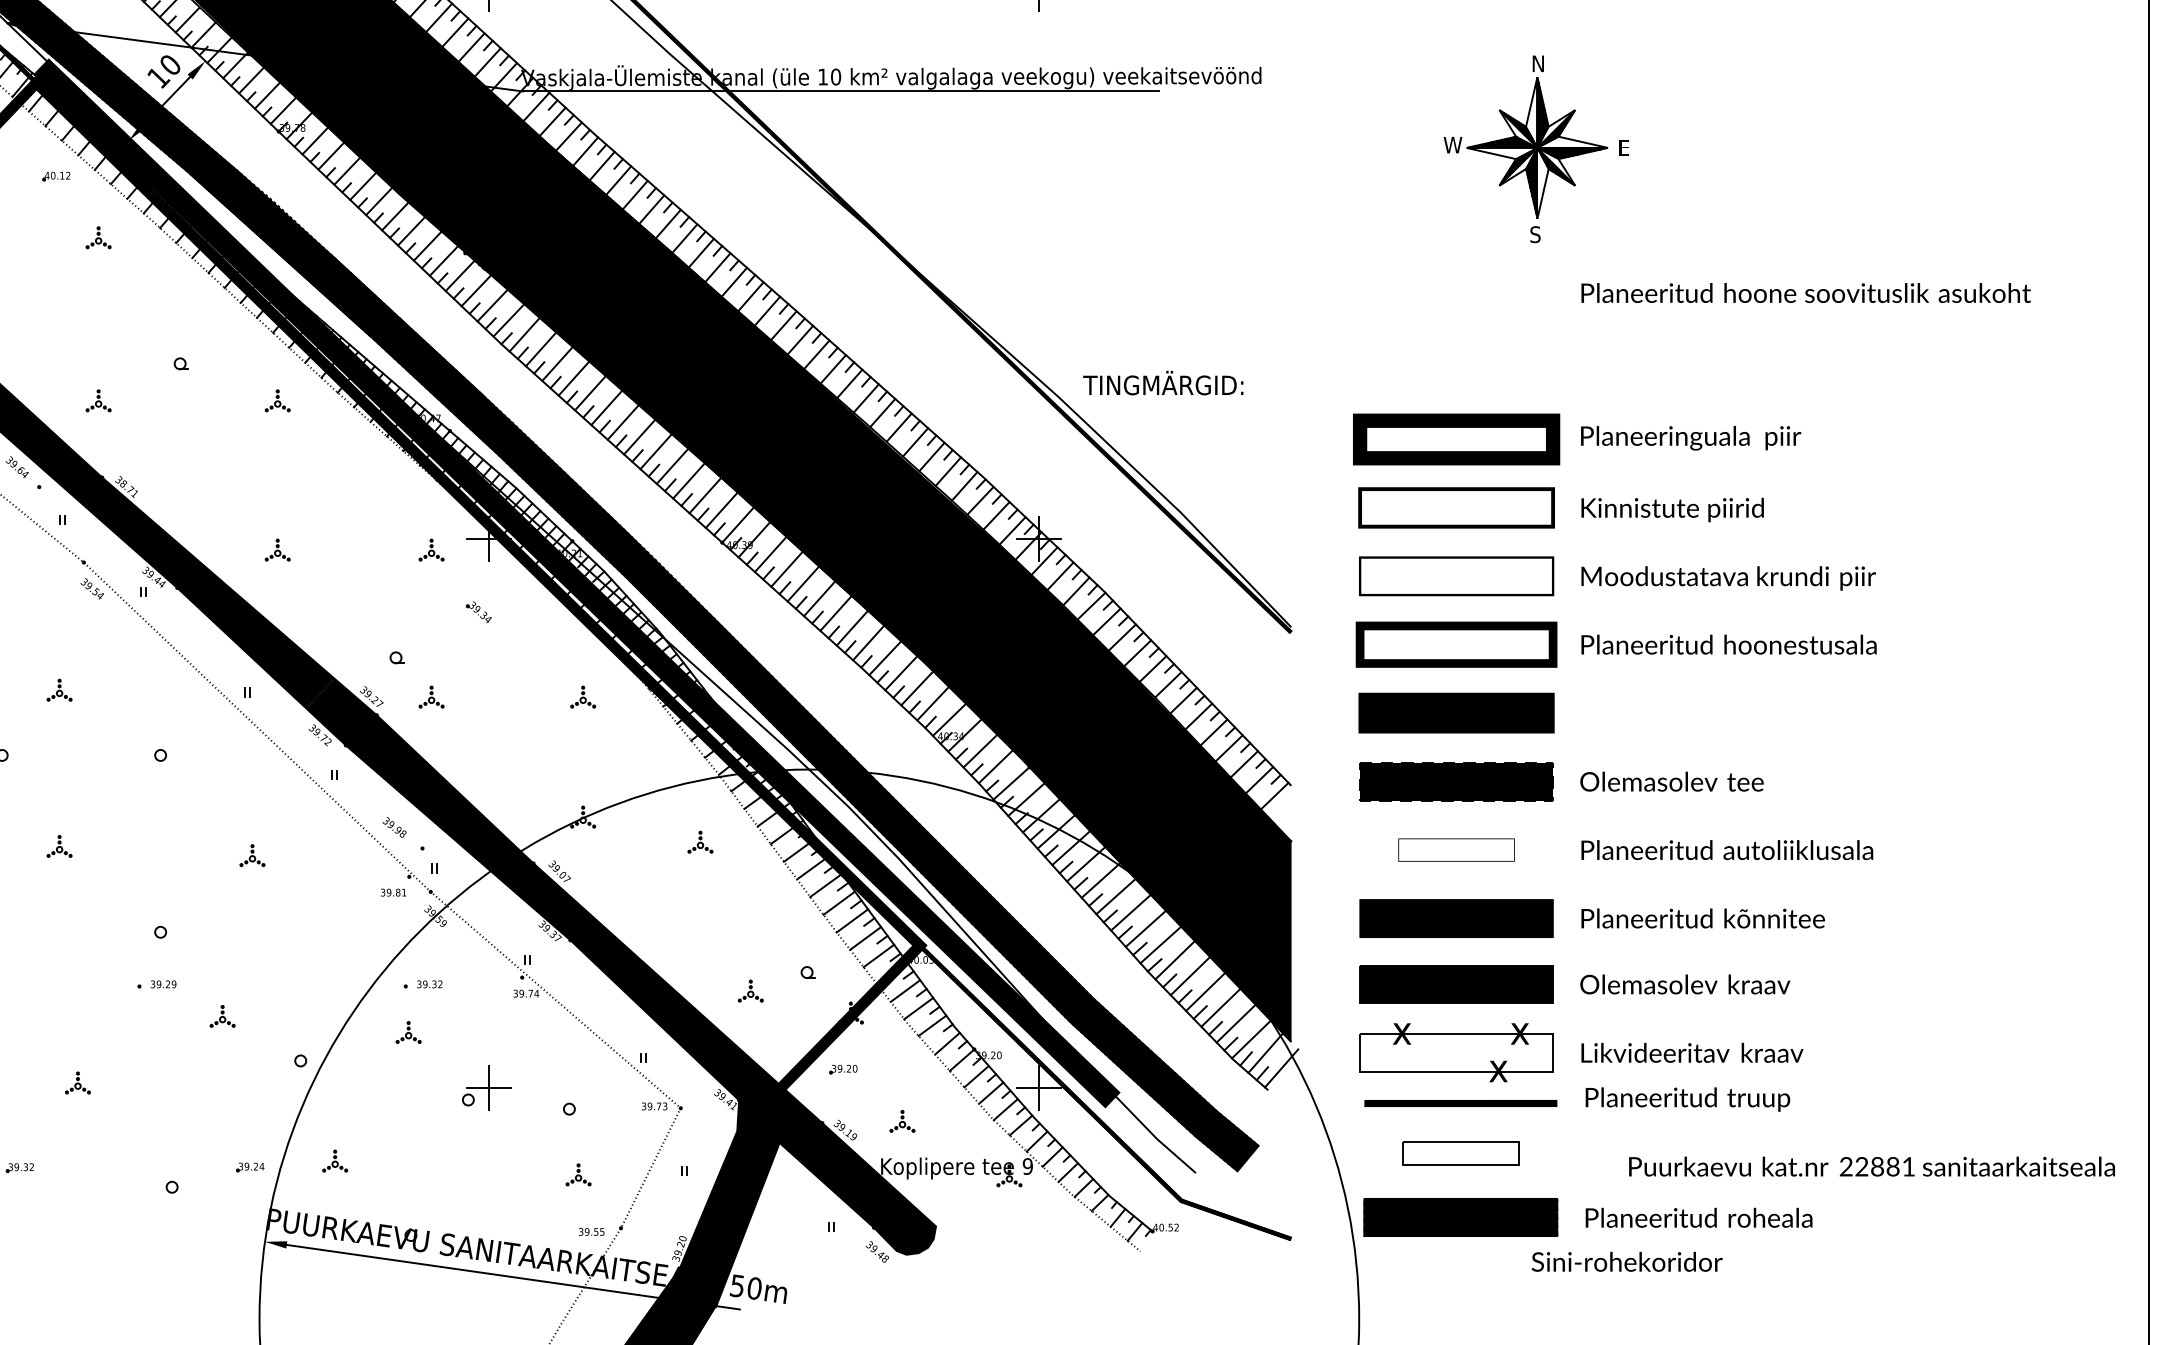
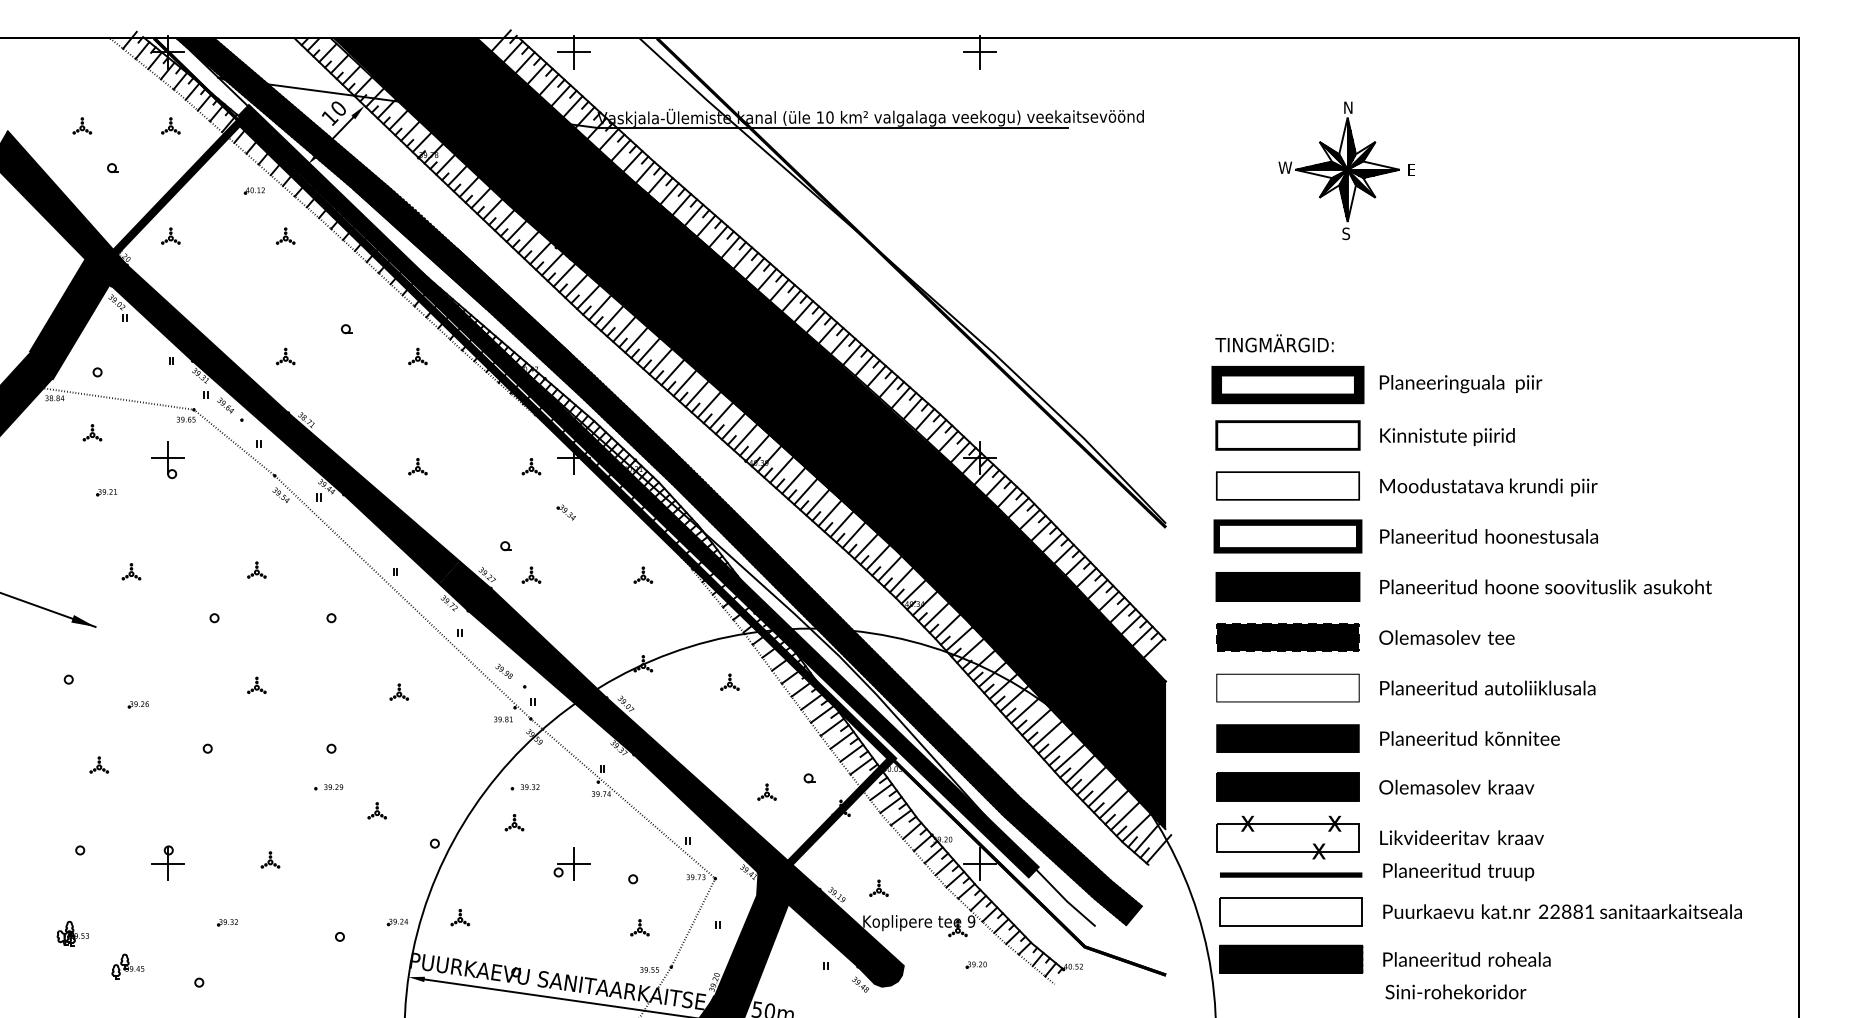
text: (1805, 292) -> (1545, 586), moved
text: (1163, 383) -> (1274, 343), moved
part: (1455, 849) -> (1287, 687), size x1.67
part: (842, 1068) -> (975, 964), moved
part: (1459, 1152) -> (1290, 911), size x1.67
text: (1871, 1166) -> (1562, 911), moved
text: (1626, 1261) -> (1455, 991), moved

